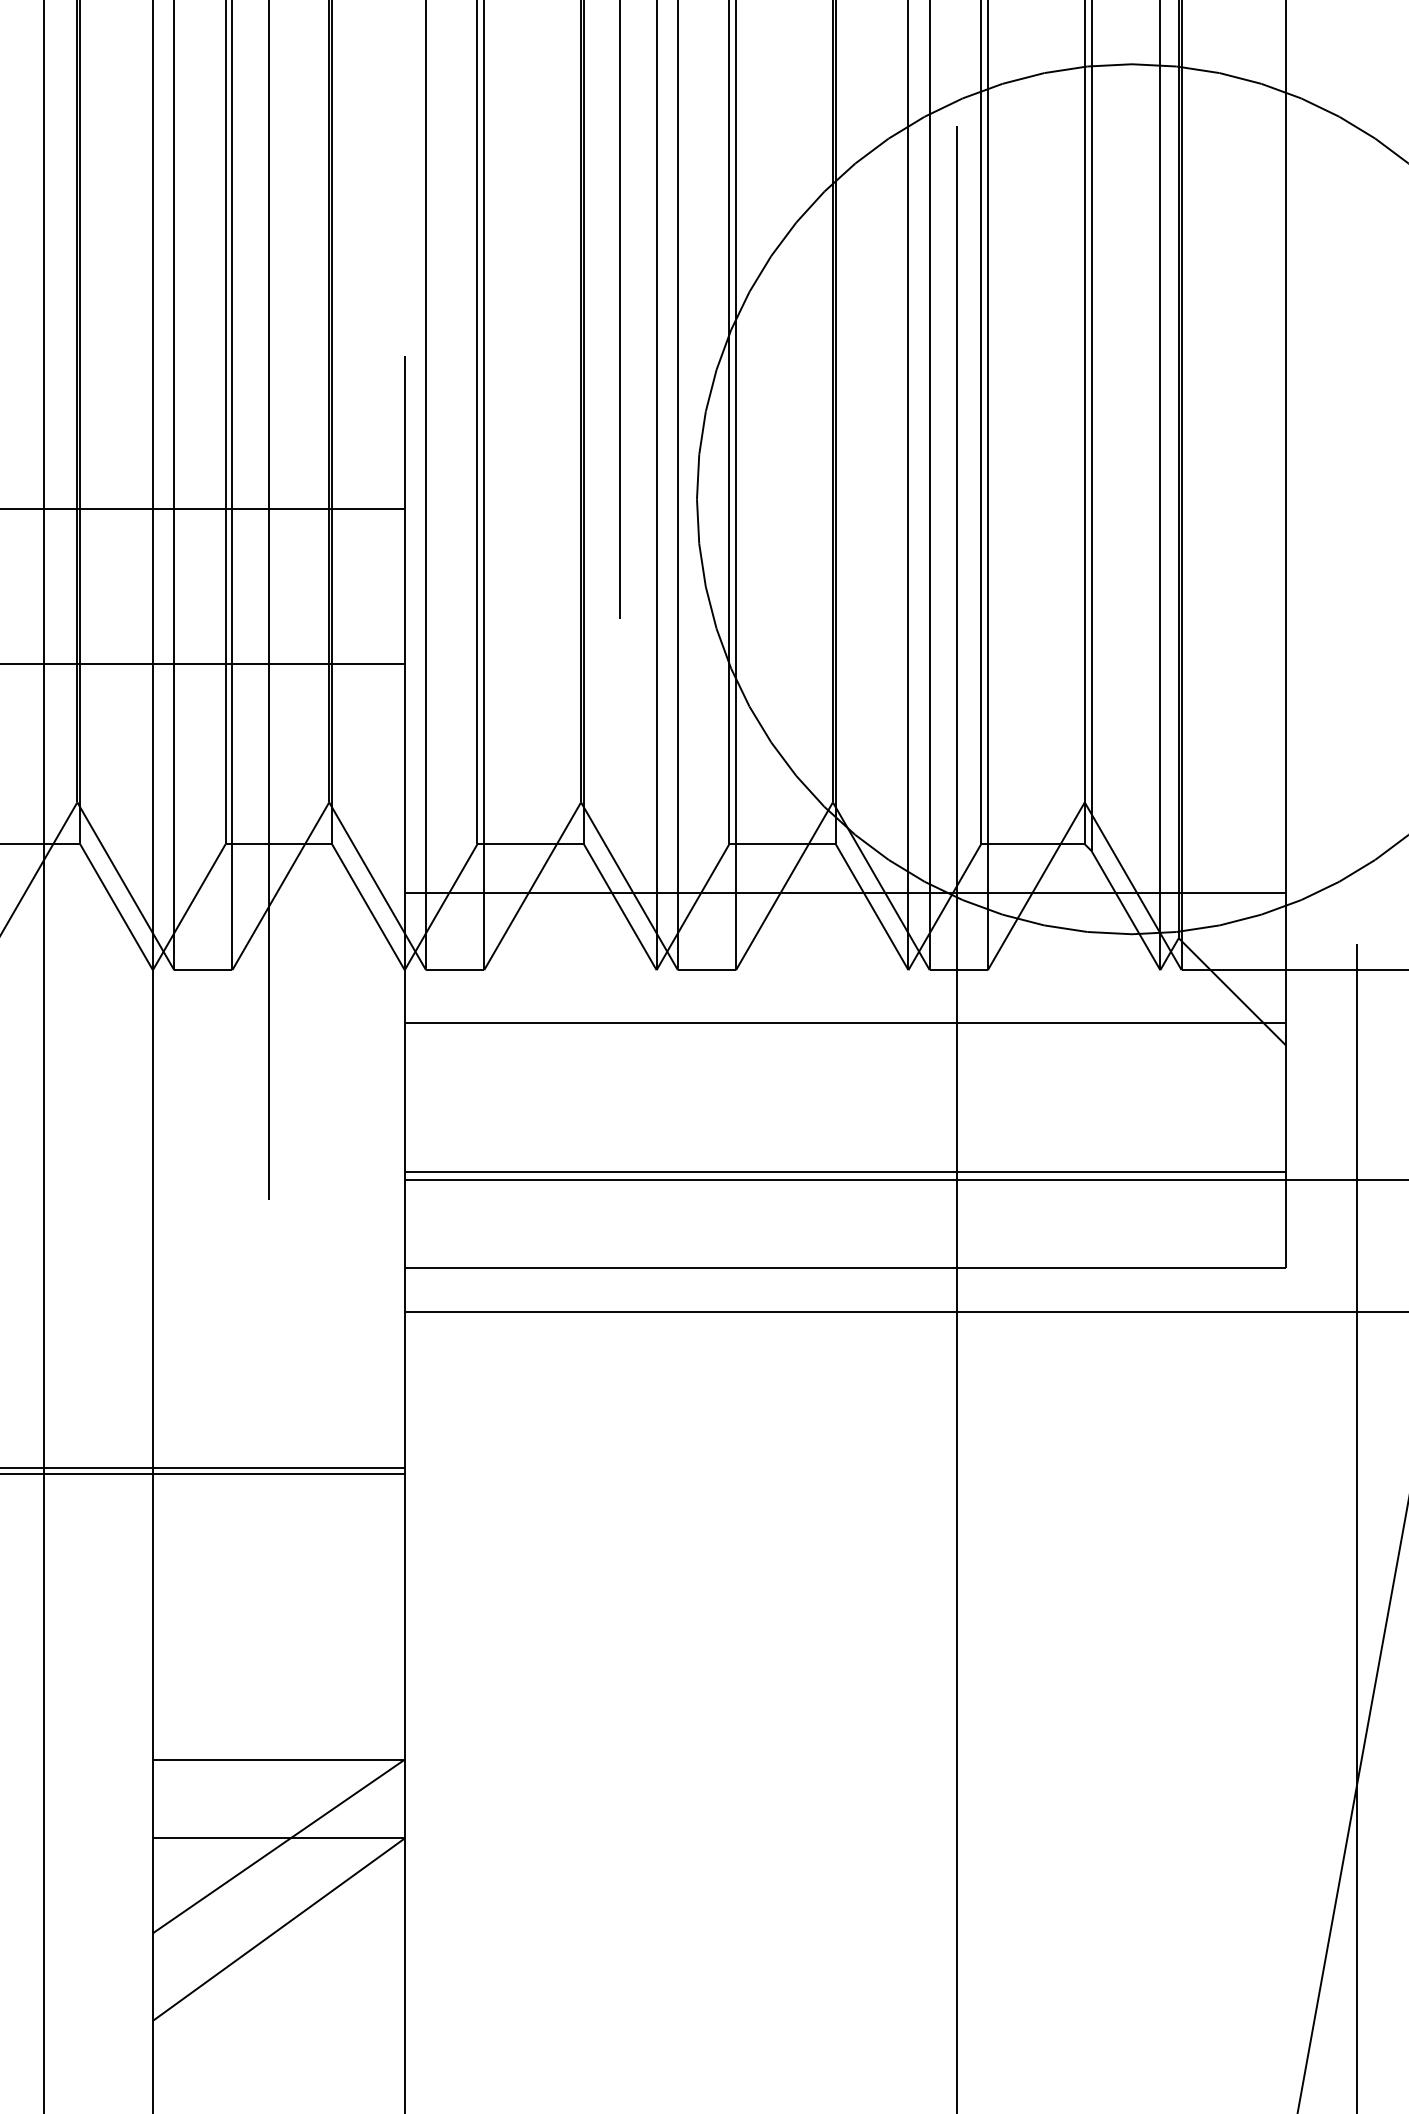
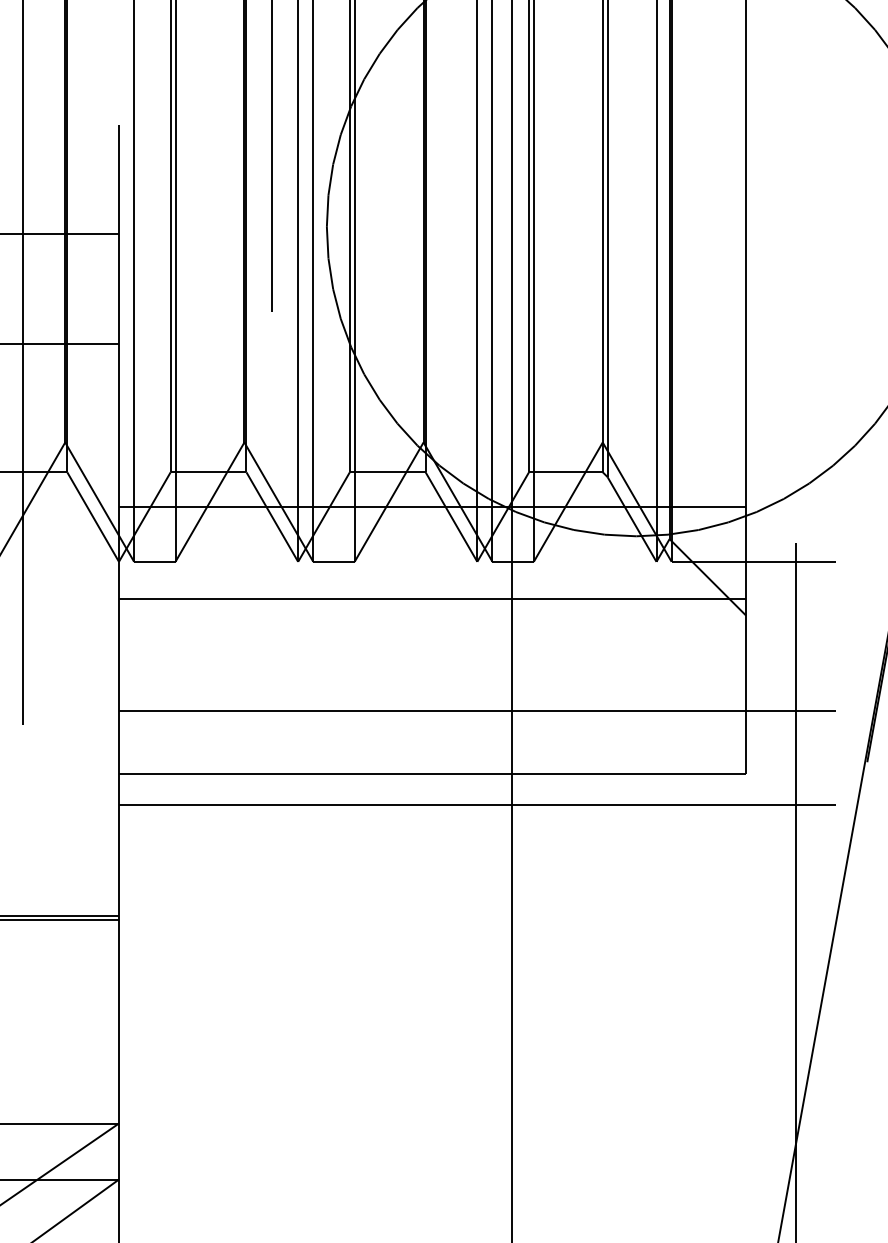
line: (845, 1171) -> (432, 705), removed

